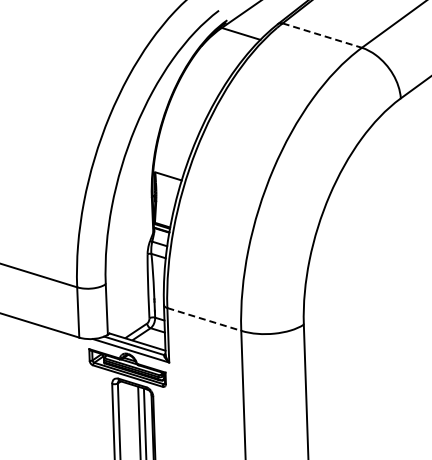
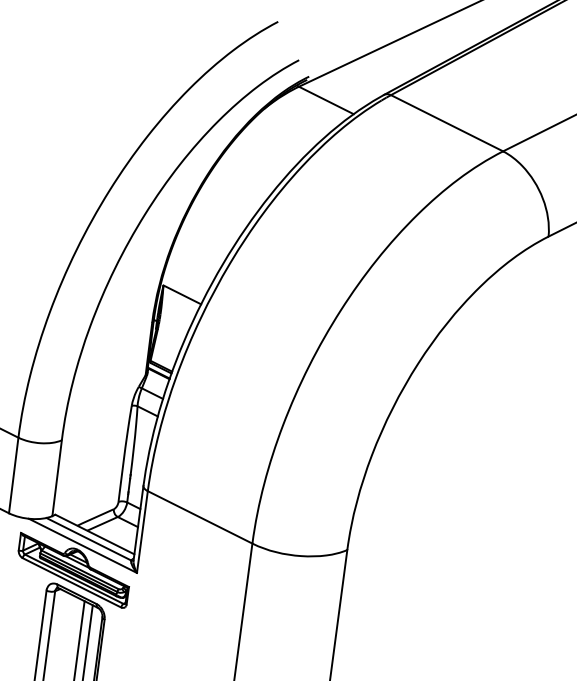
line: (322, 35) -> (447, 123), dashed -> solid
line: (204, 319) -> (200, 517), dashed -> solid

